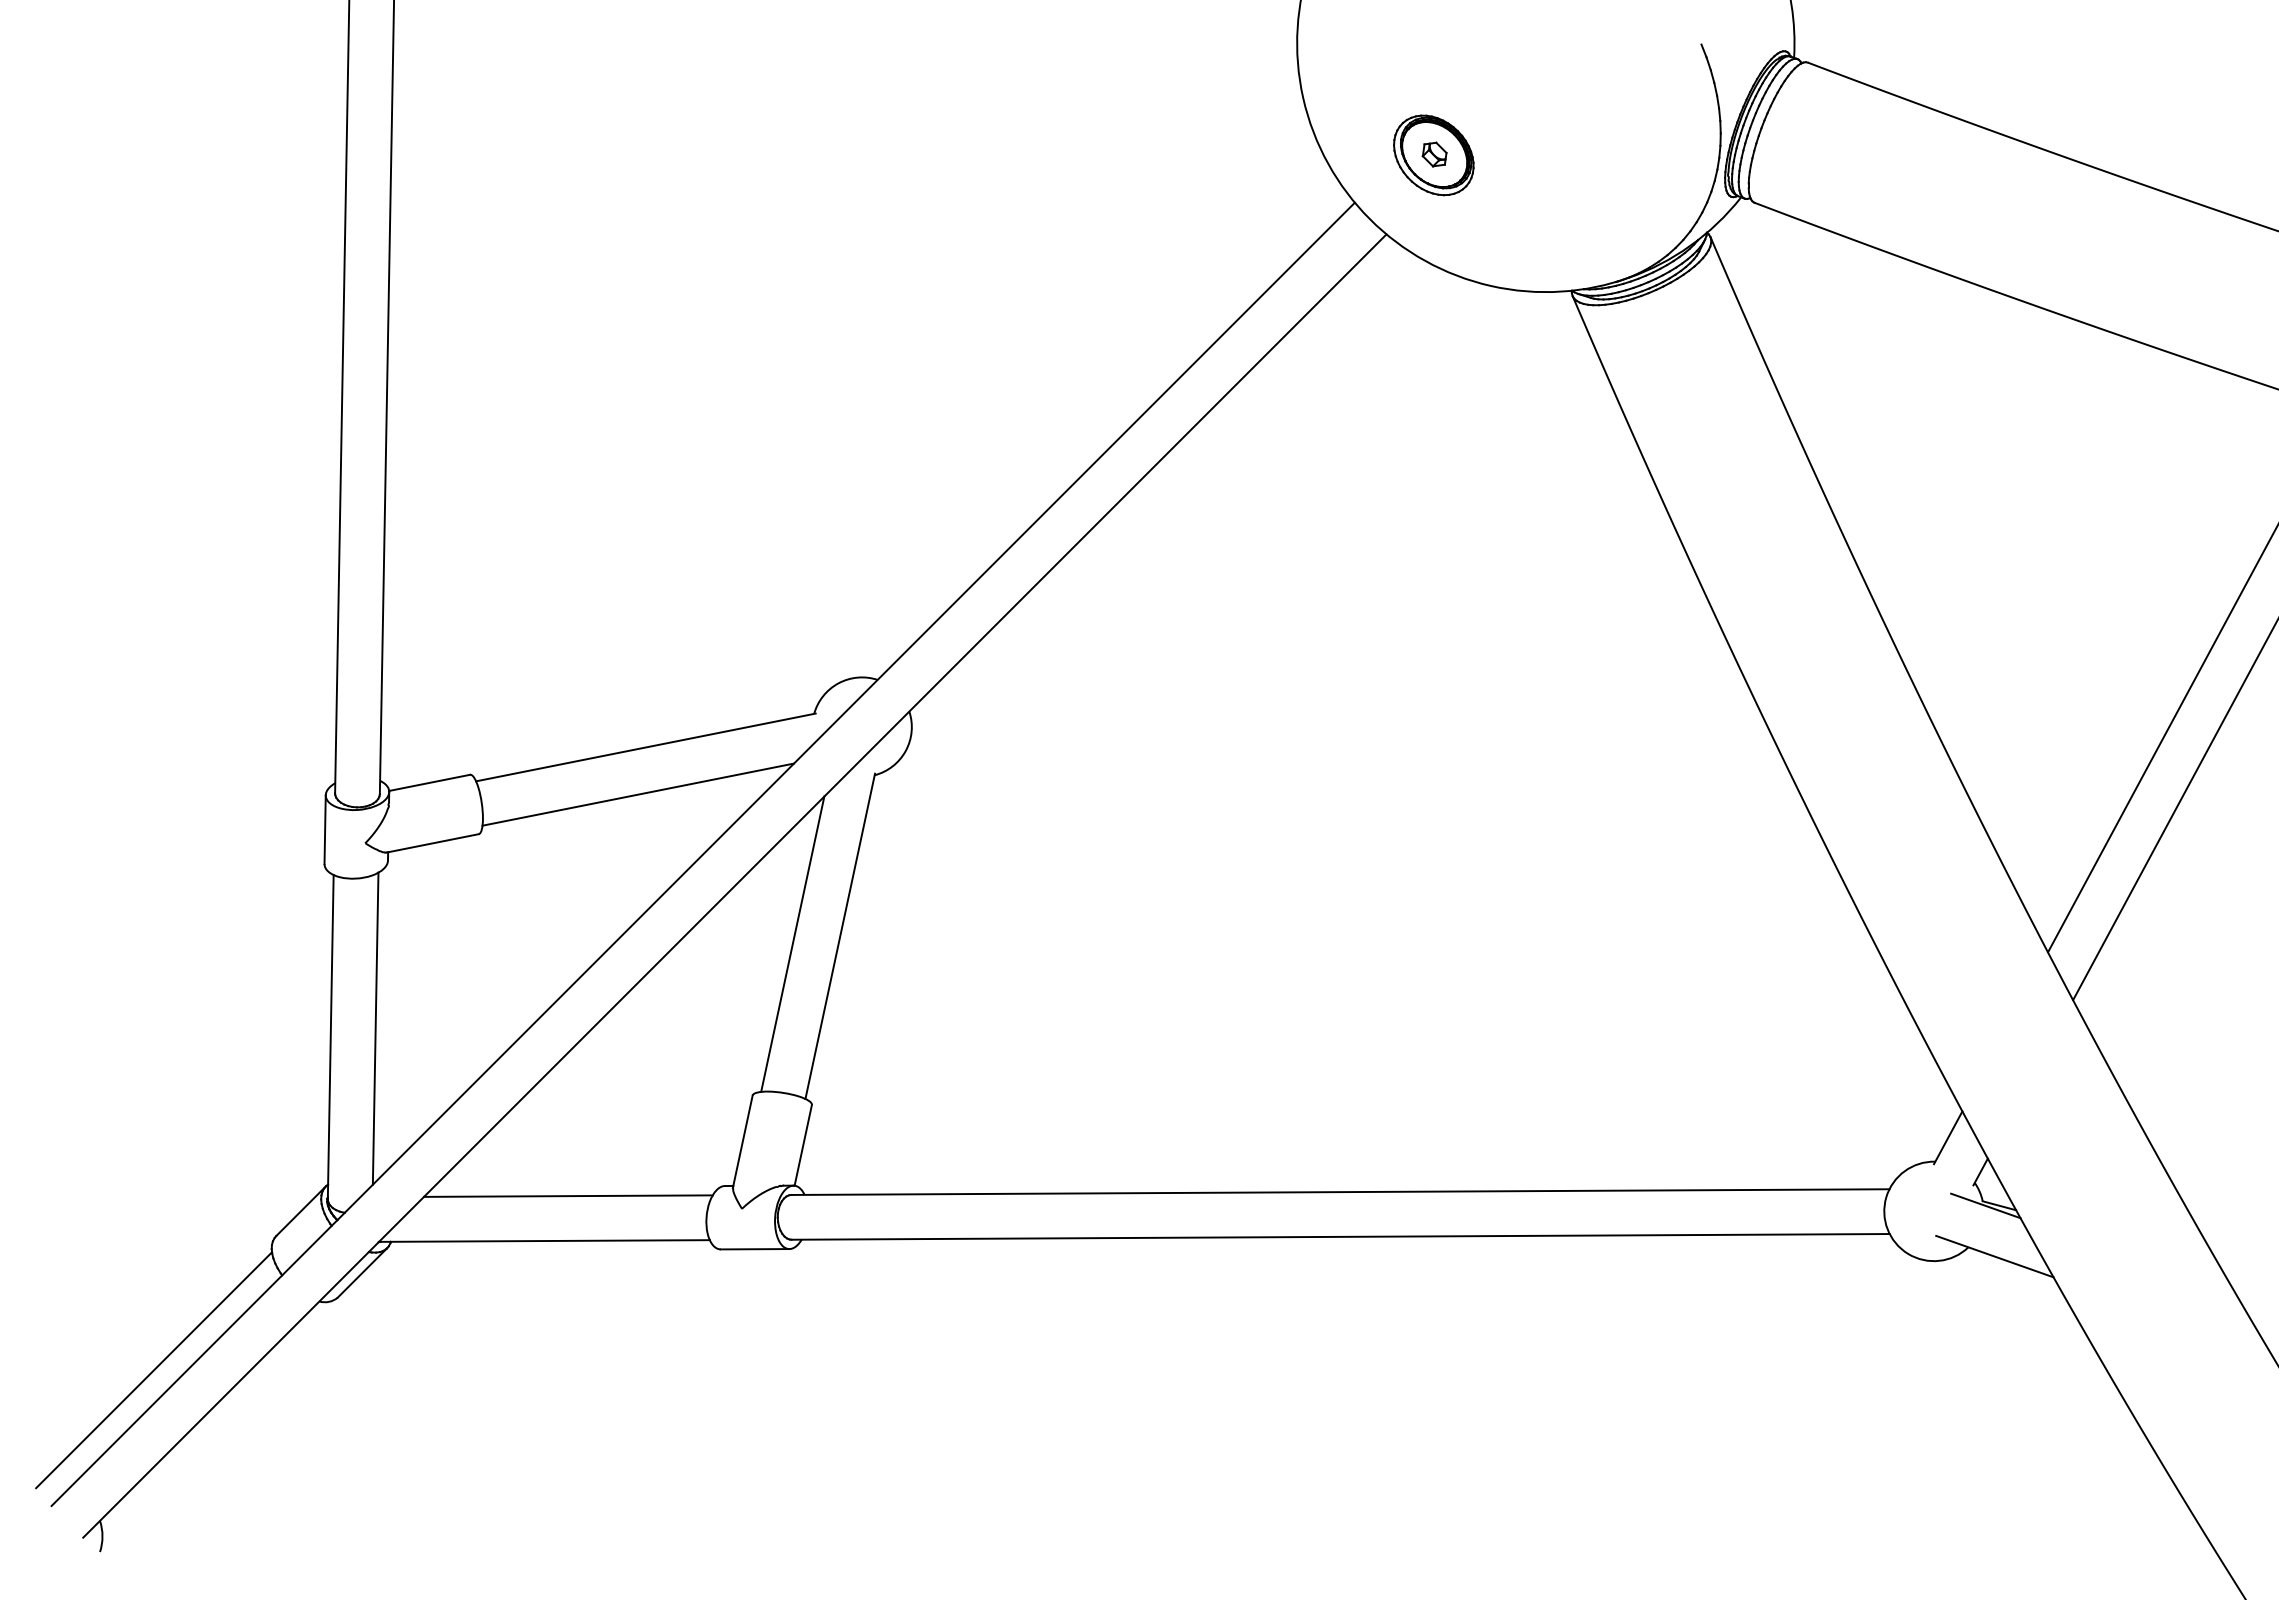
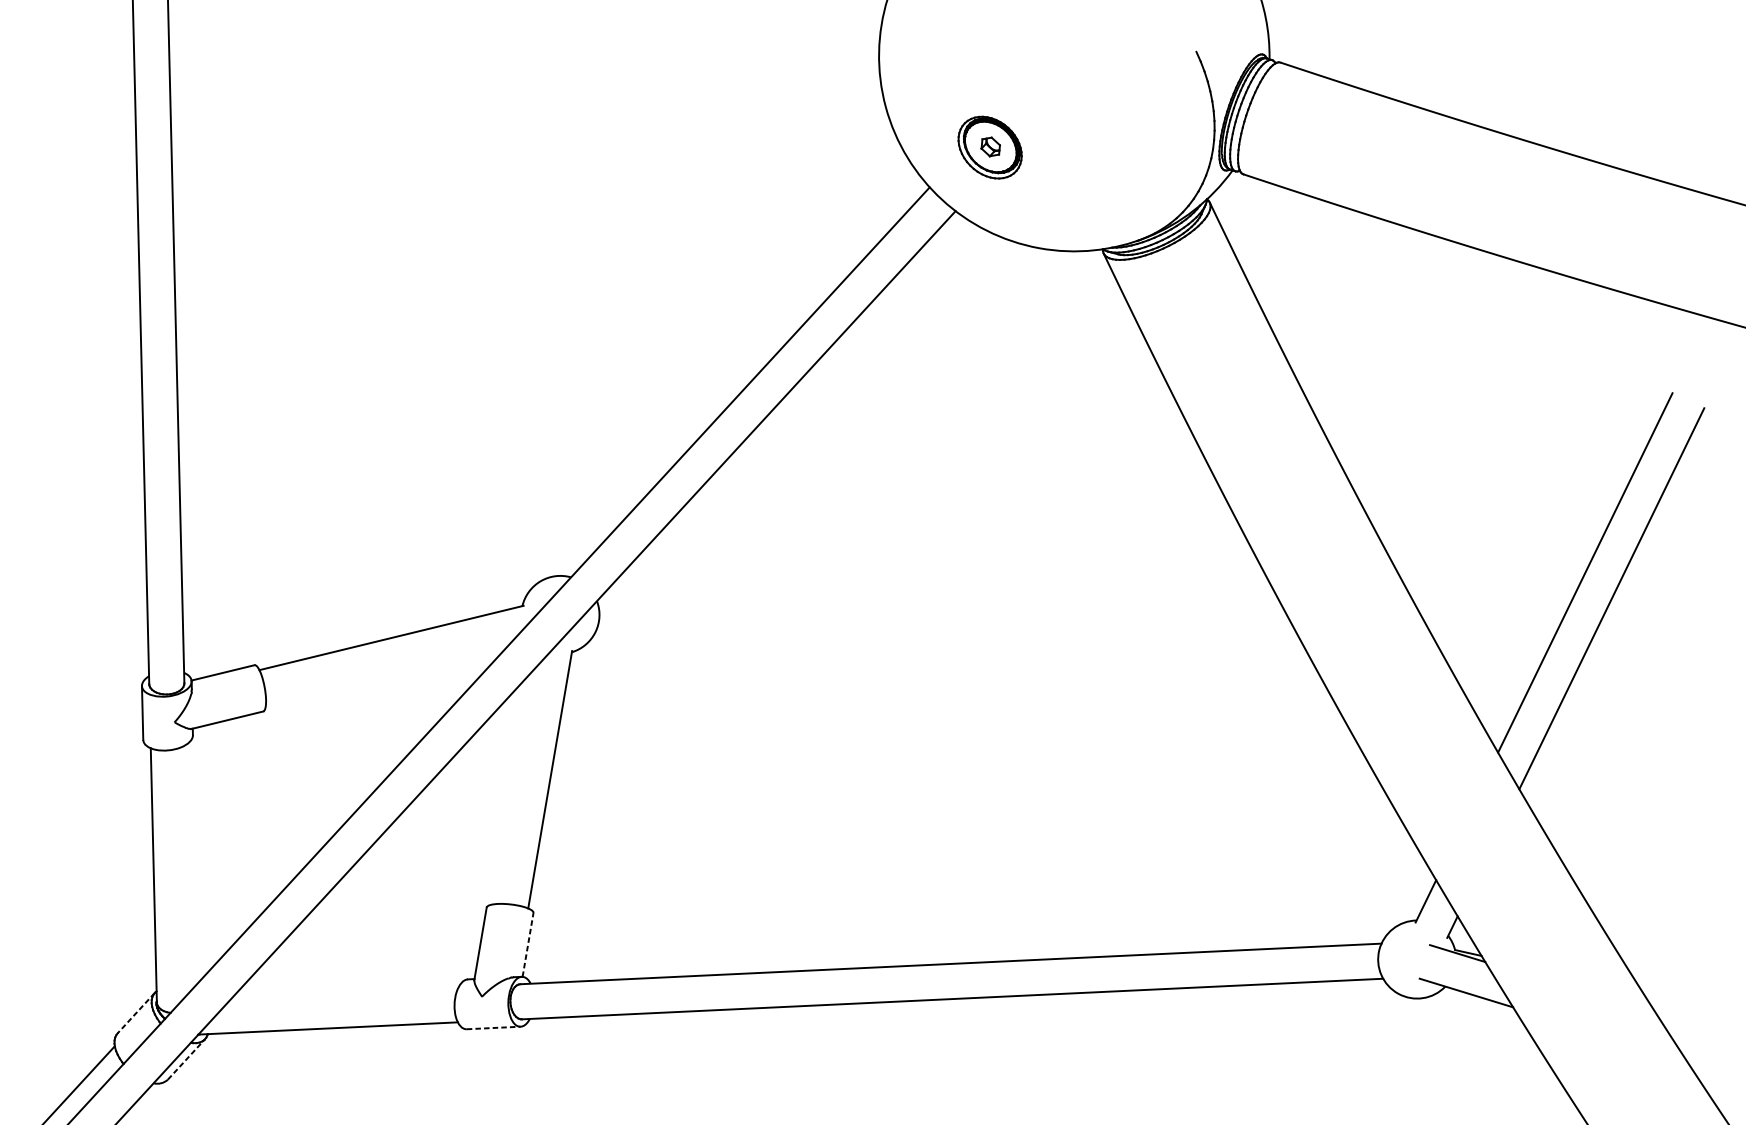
line: (638, 794) -> (387, 675), removed
line: (792, 943) -> (512, 786), removed
line: (375, 1028) -> (188, 867), removed
line: (803, 1144) -> (528, 944), solid -> dashed
line: (568, 1195) -> (345, 991), removed
line: (300, 1211) -> (135, 1013), solid -> dashed
line: (755, 1249) -> (494, 1028), solid -> dashed
line: (362, 1272) -> (186, 1059), solid -> dashed

